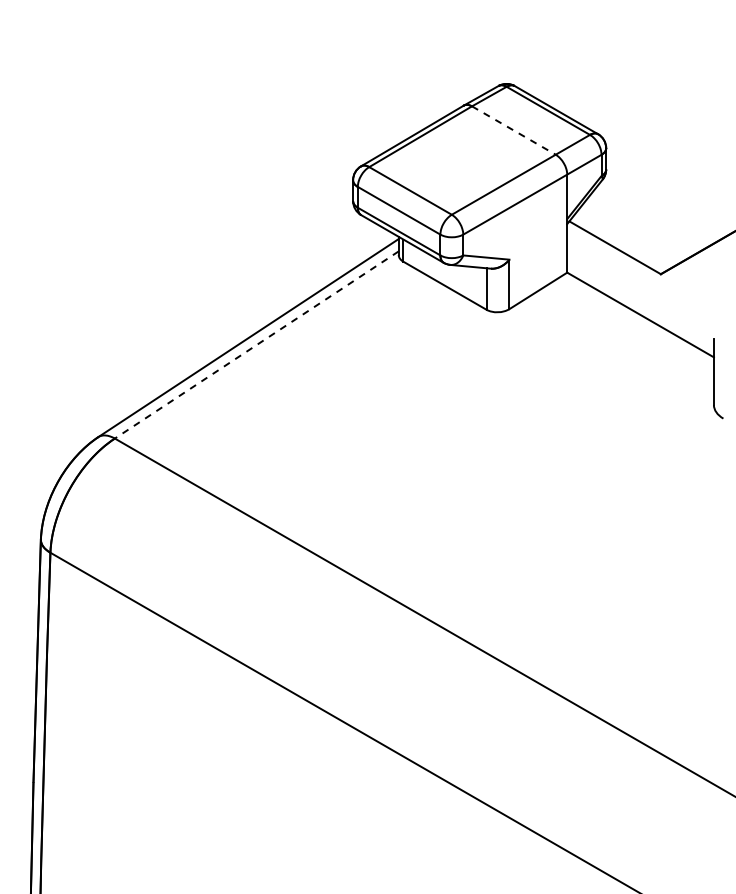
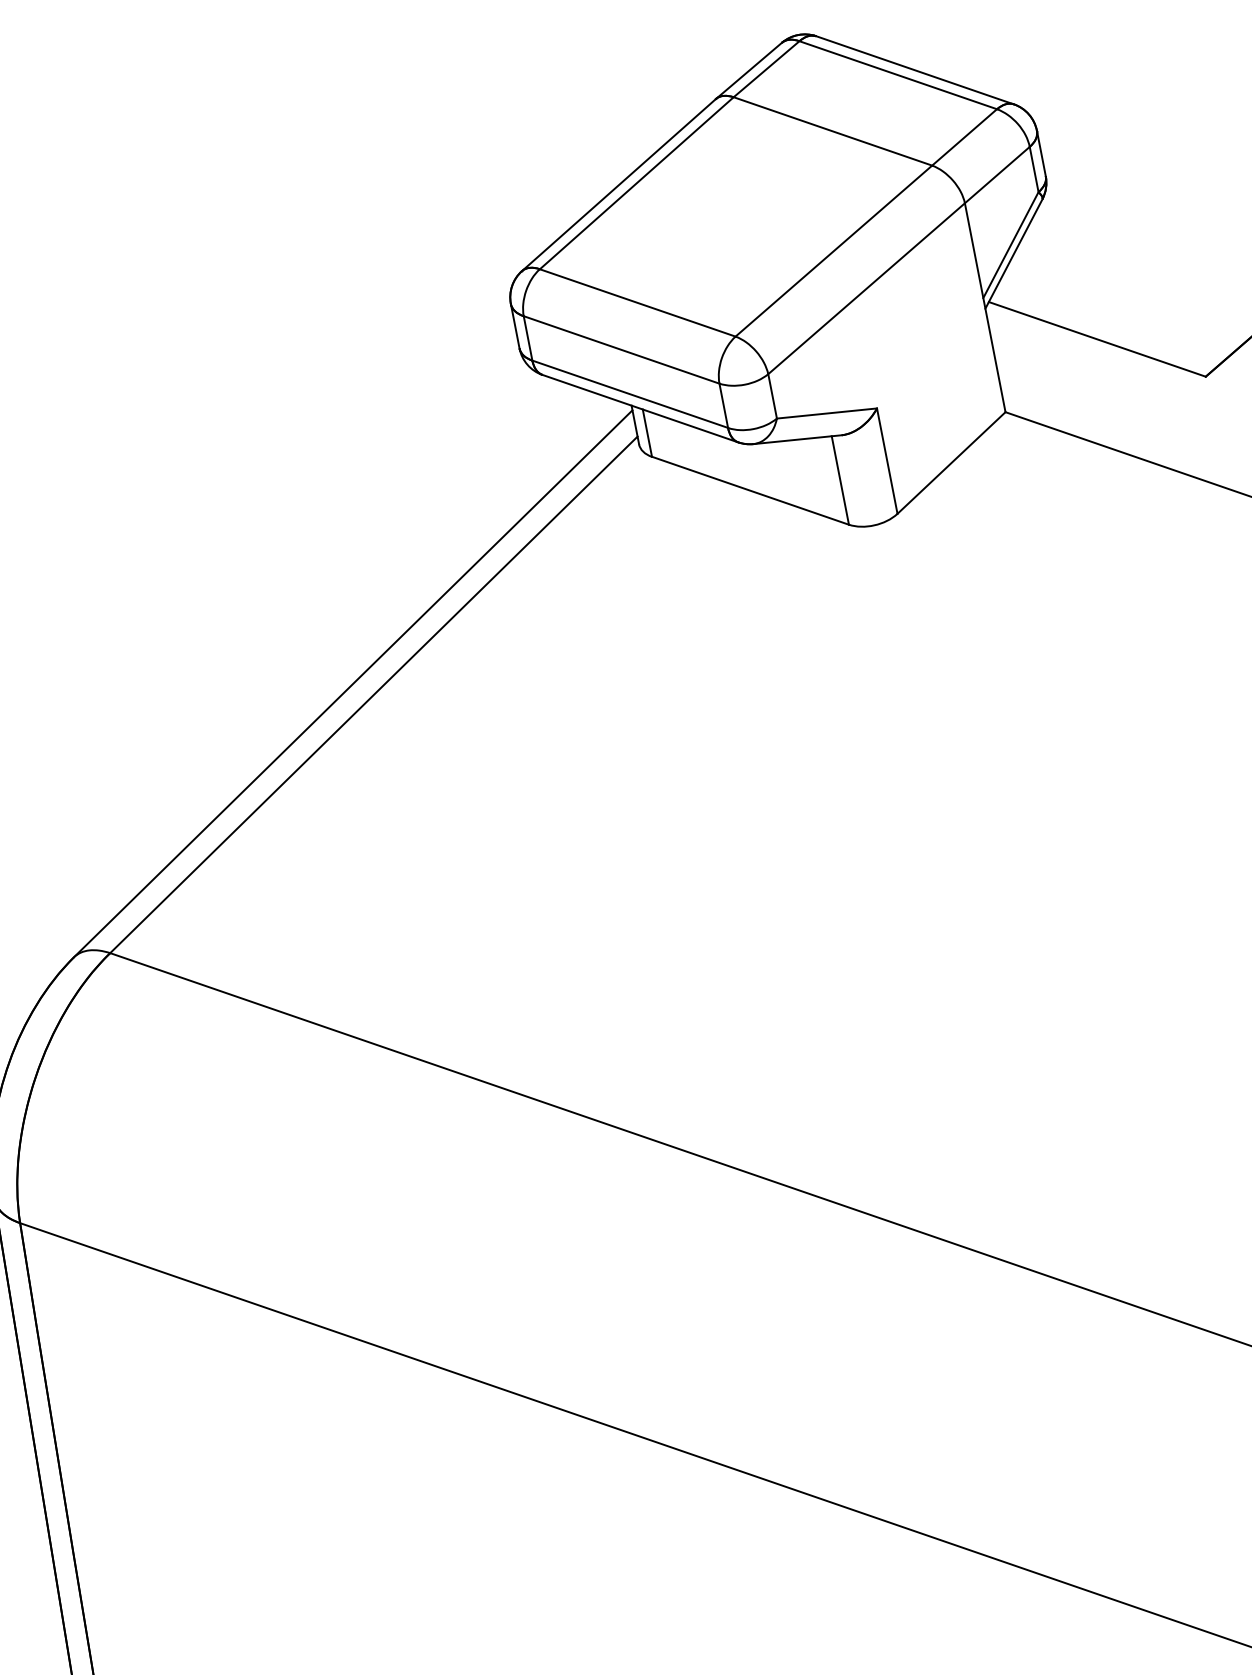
line: (514, 130) -> (834, 131), dashed -> solid
line: (256, 345) -> (373, 696), dashed -> solid

